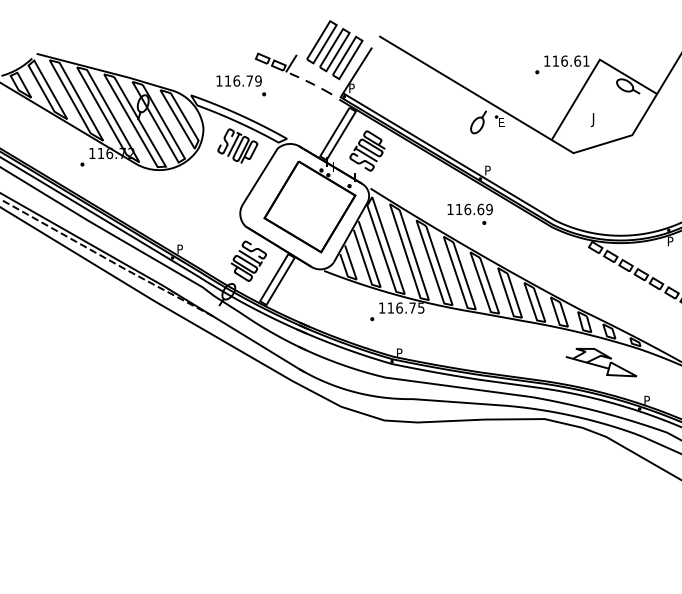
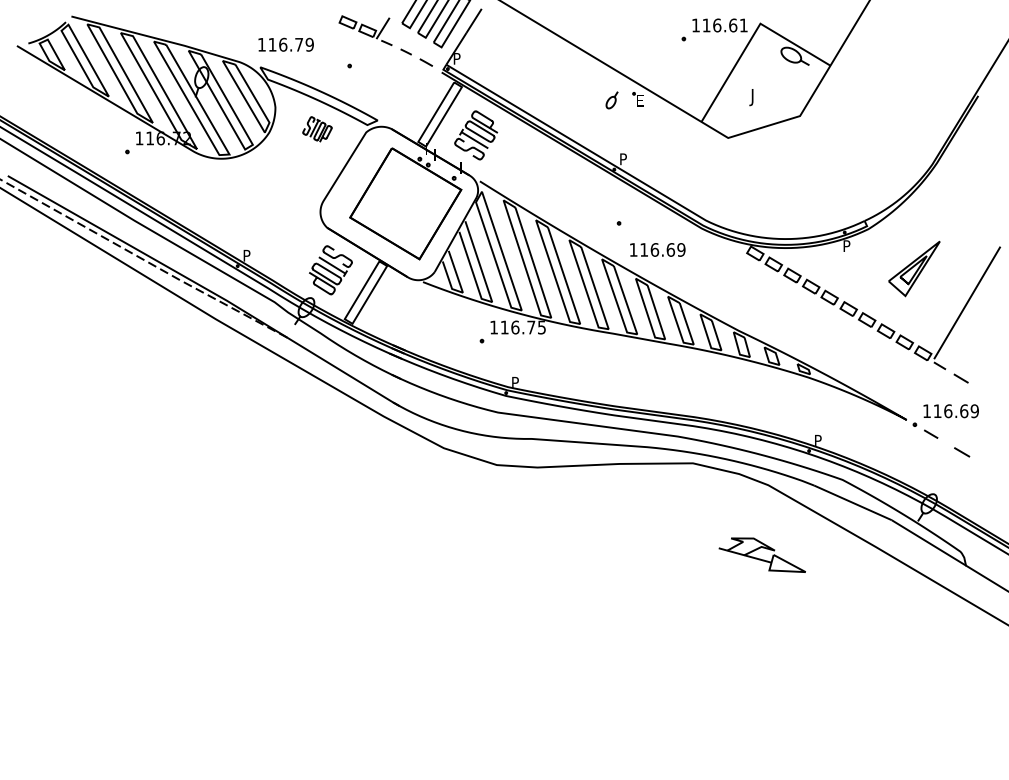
text: (238, 80) -> (285, 44), moved
part: (478, 122) -> (611, 100), size x0.6
part: (237, 146) -> (317, 129), size x0.6
text: (469, 209) -> (657, 249), moved
part: (600, 361) -> (761, 554), moved

